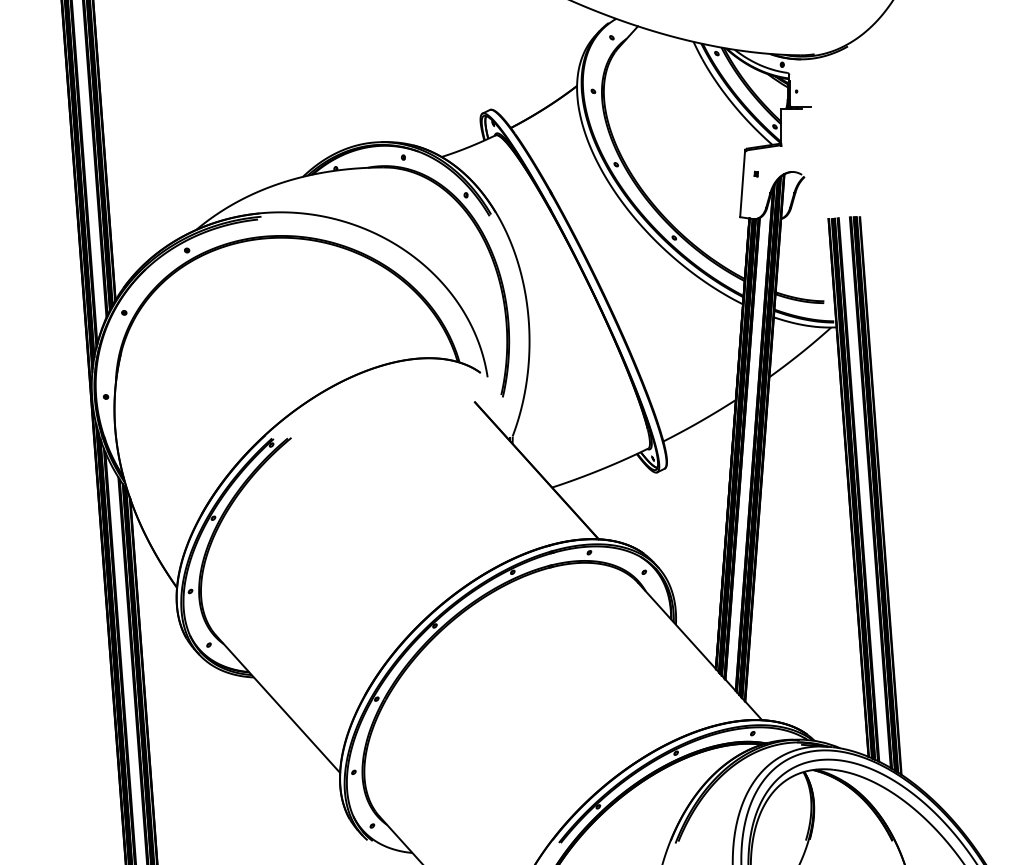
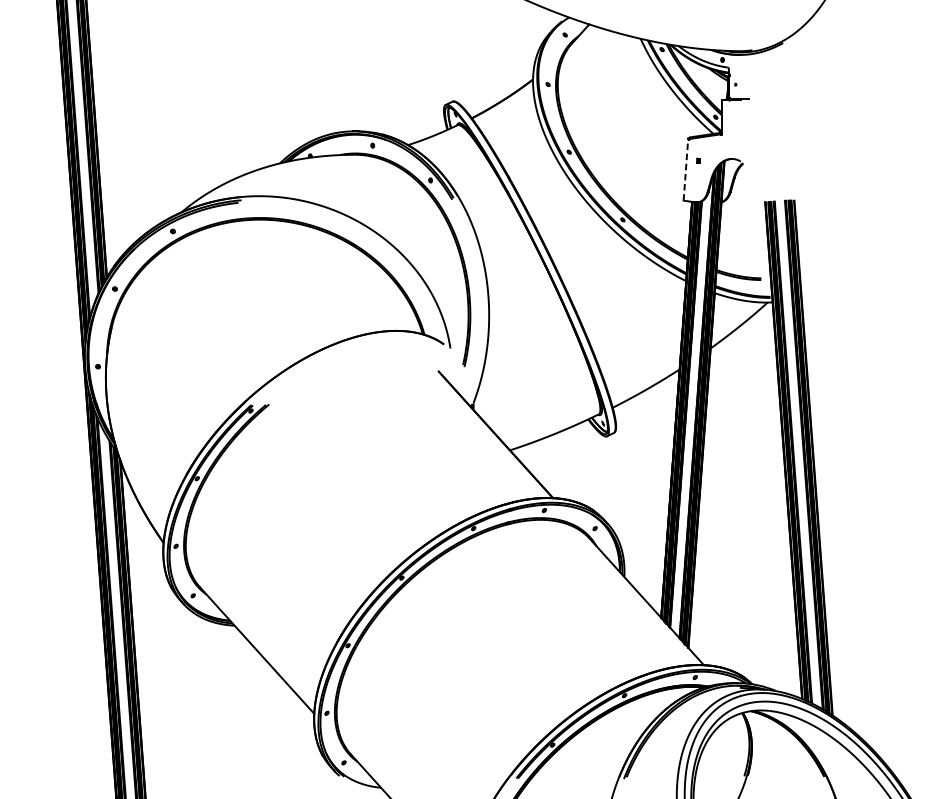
line: (742, 183) -> (685, 169), solid -> dashed

